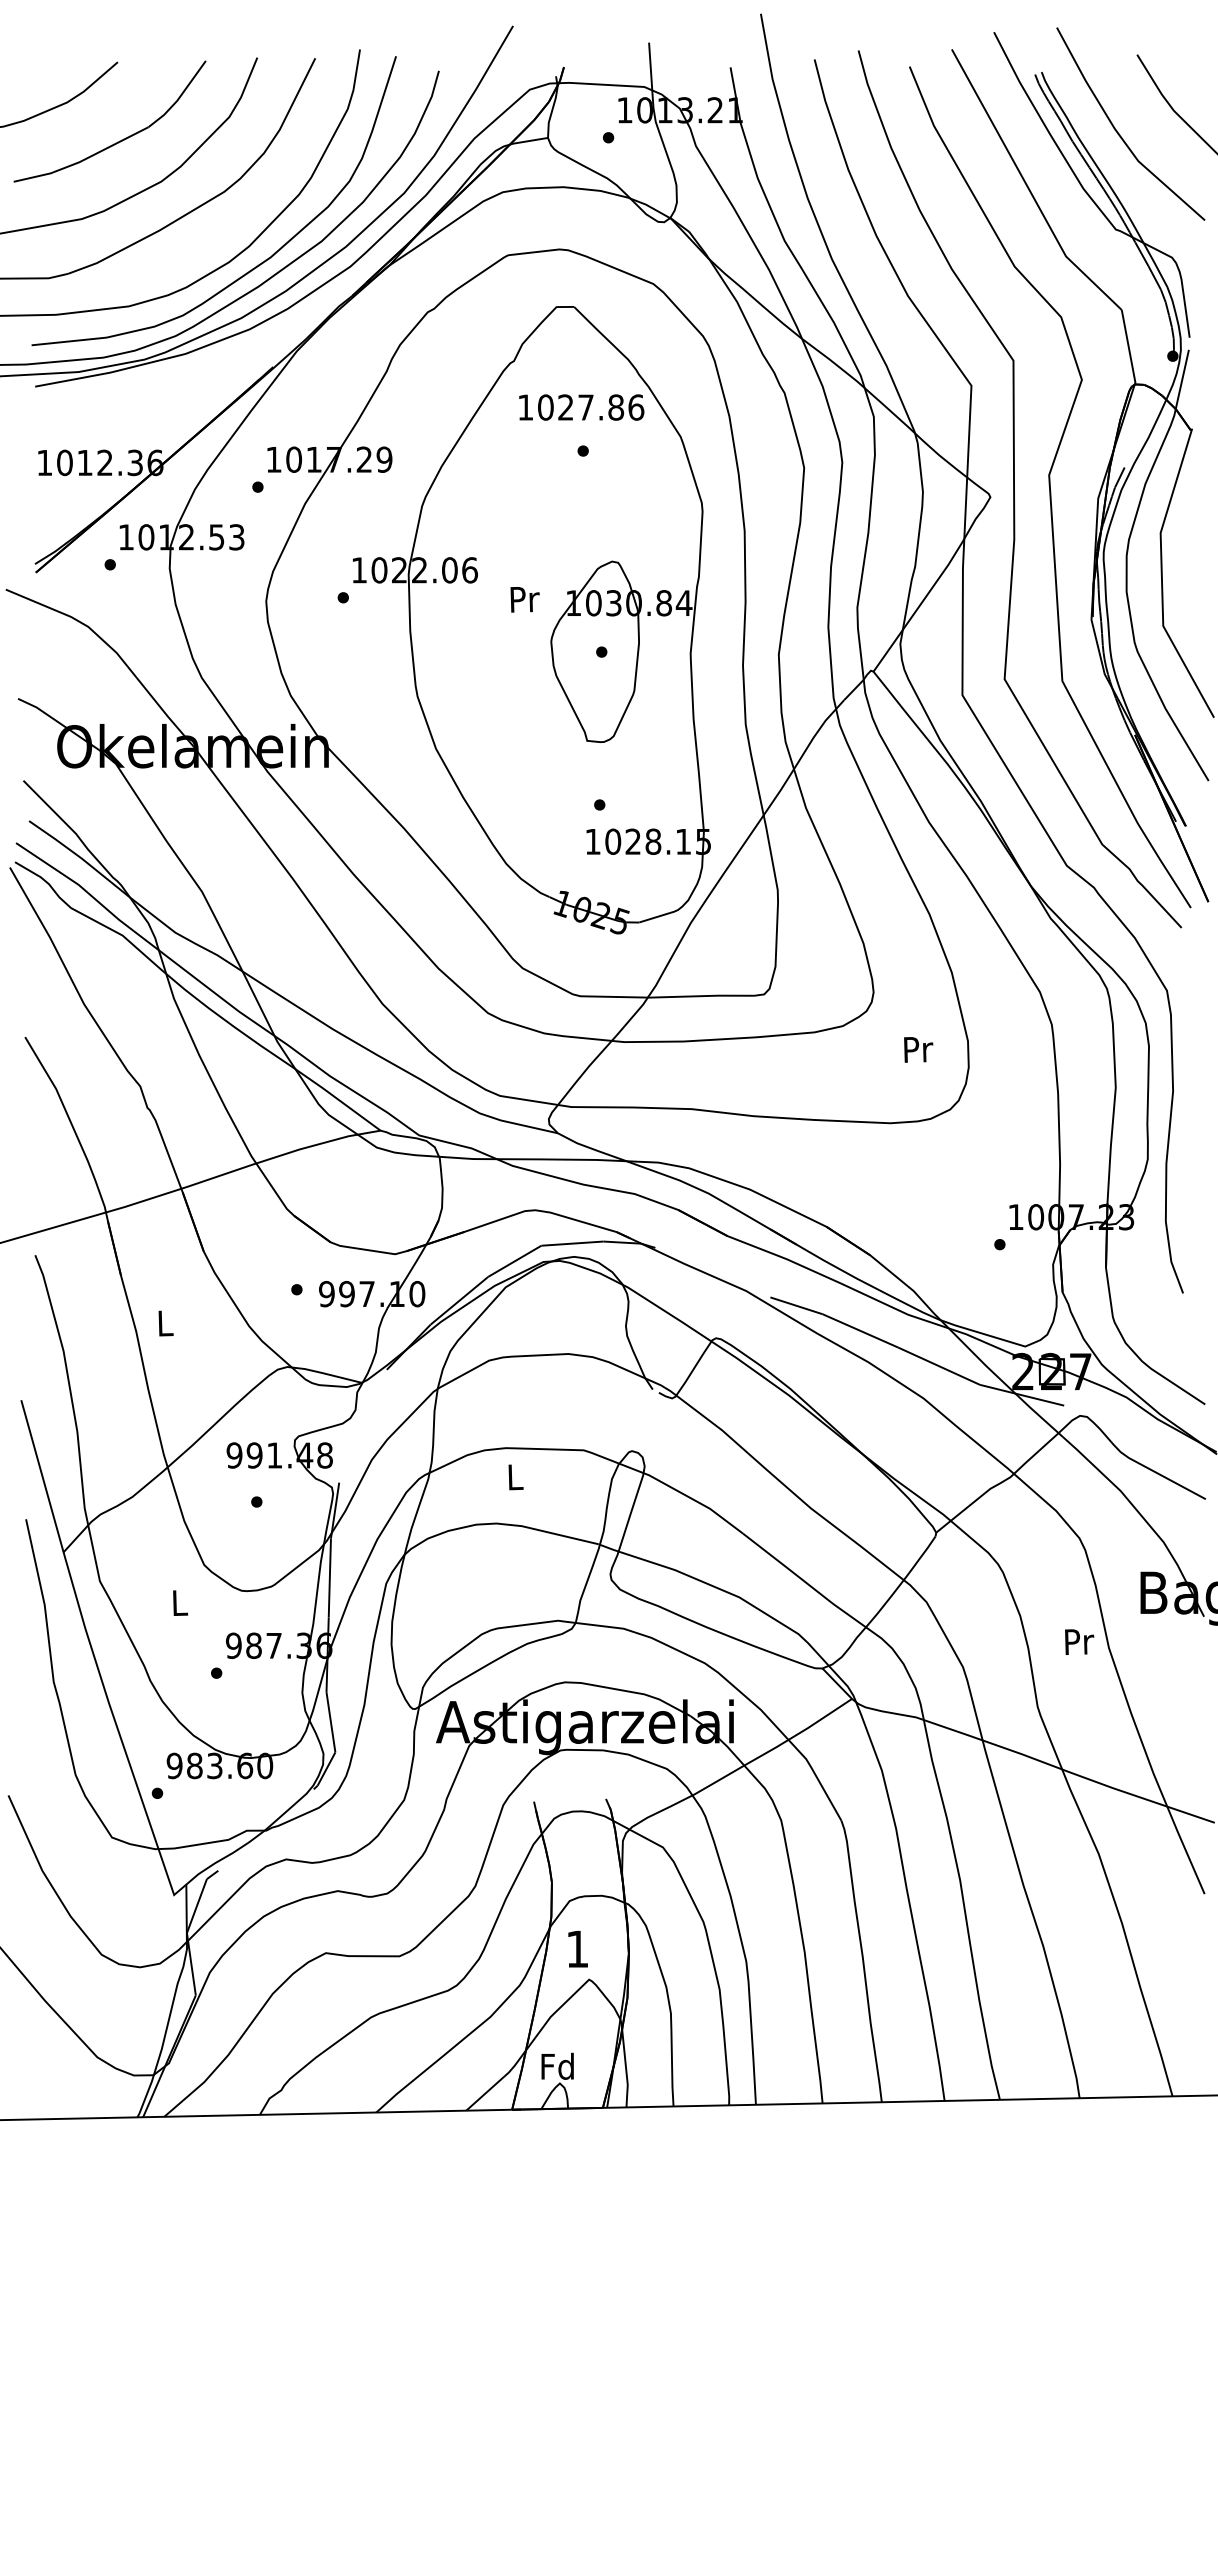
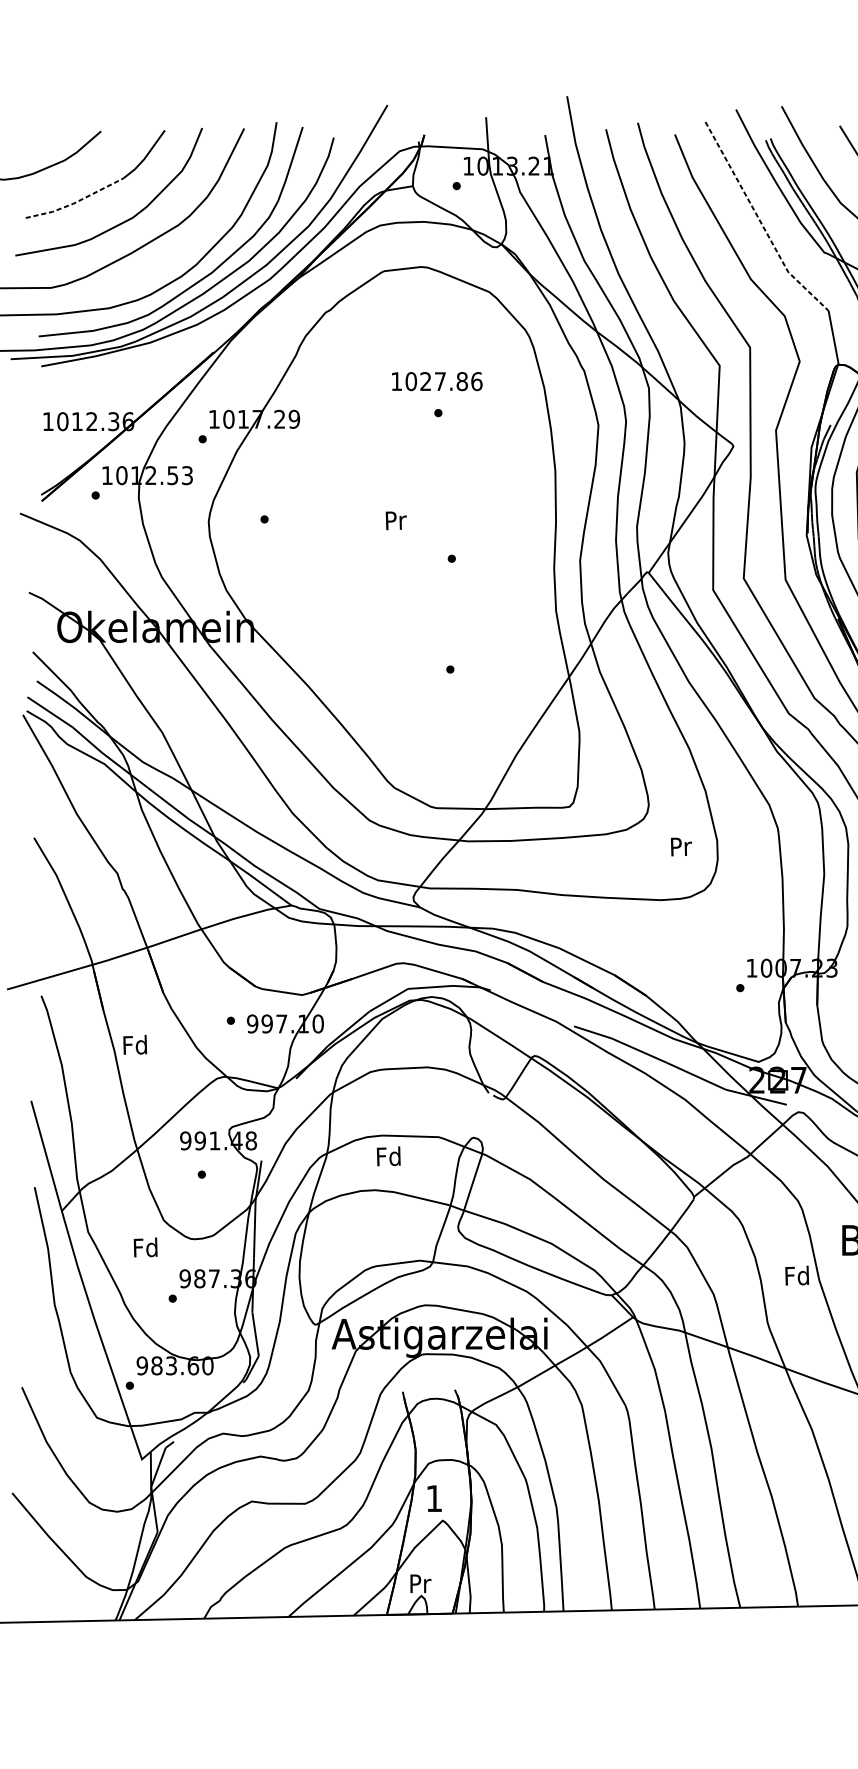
line: (83, 160) -> (76, 202), solid -> dashed
line: (1028, 187) -> (761, 222), solid -> dashed
part: (531, 620) -> (400, 535), removed
text: (164, 1322) -> (134, 1044), L -> Fd
text: (514, 1476) -> (388, 1156), L -> Fd
text: (178, 1602) -> (145, 1247), L -> Fd
text: (1078, 1641) -> (797, 1275), Pr -> Fd
text: (557, 2065) -> (419, 1582), Fd -> Pr

